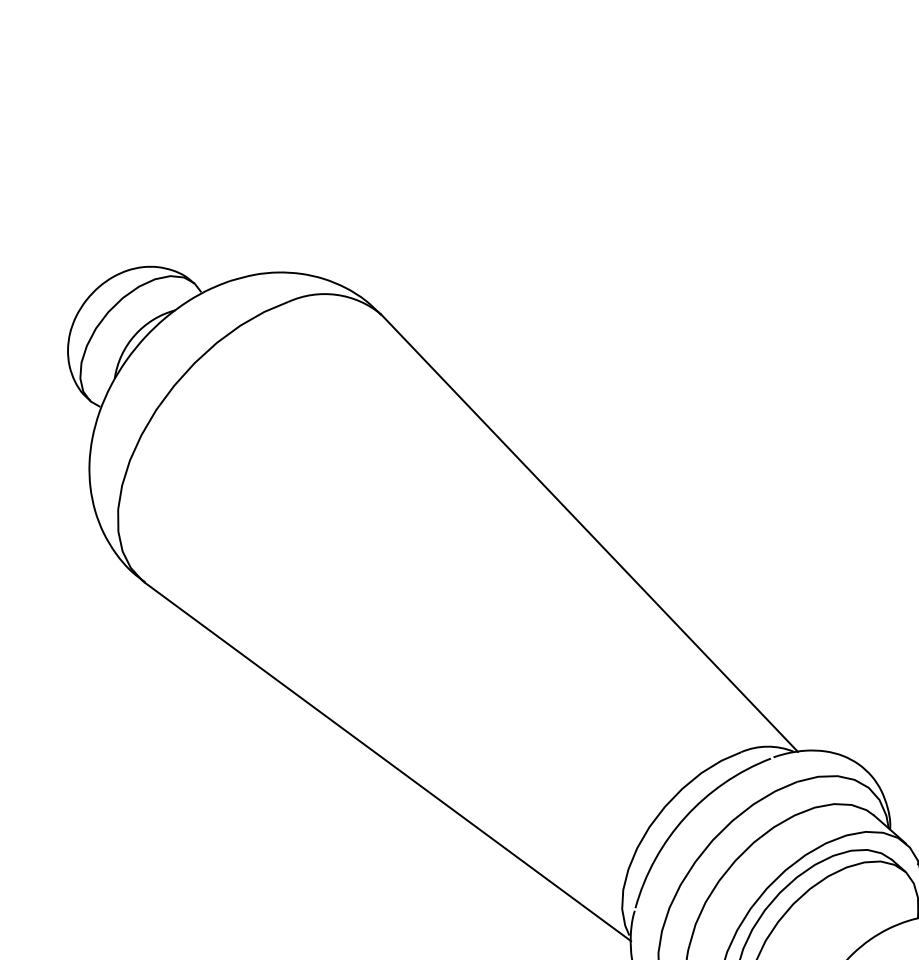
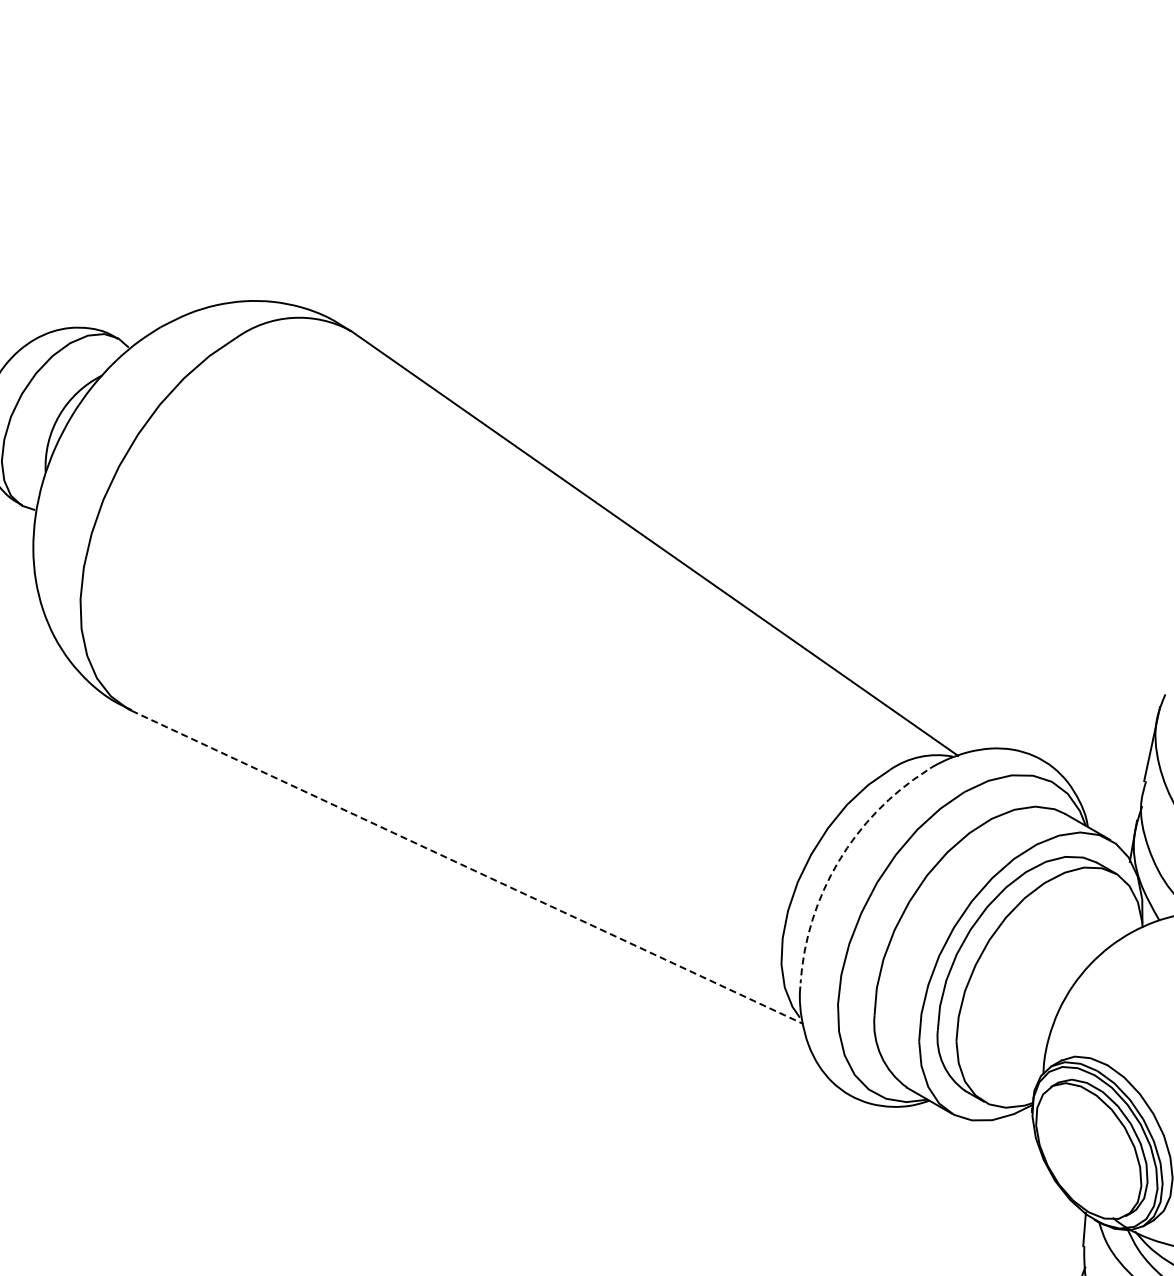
line: (388, 762) -> (467, 867), solid -> dashed
arc: (685, 817) -> (838, 861), solid -> dashed

